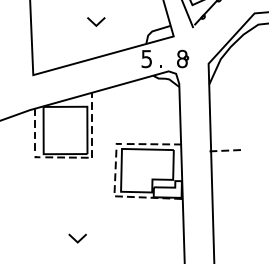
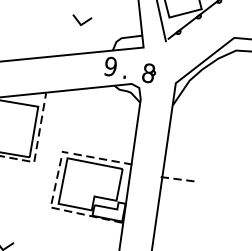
line: (94, 22) -> (79, 21), moved
text: (146, 58) -> (110, 66), 5 -> 9

